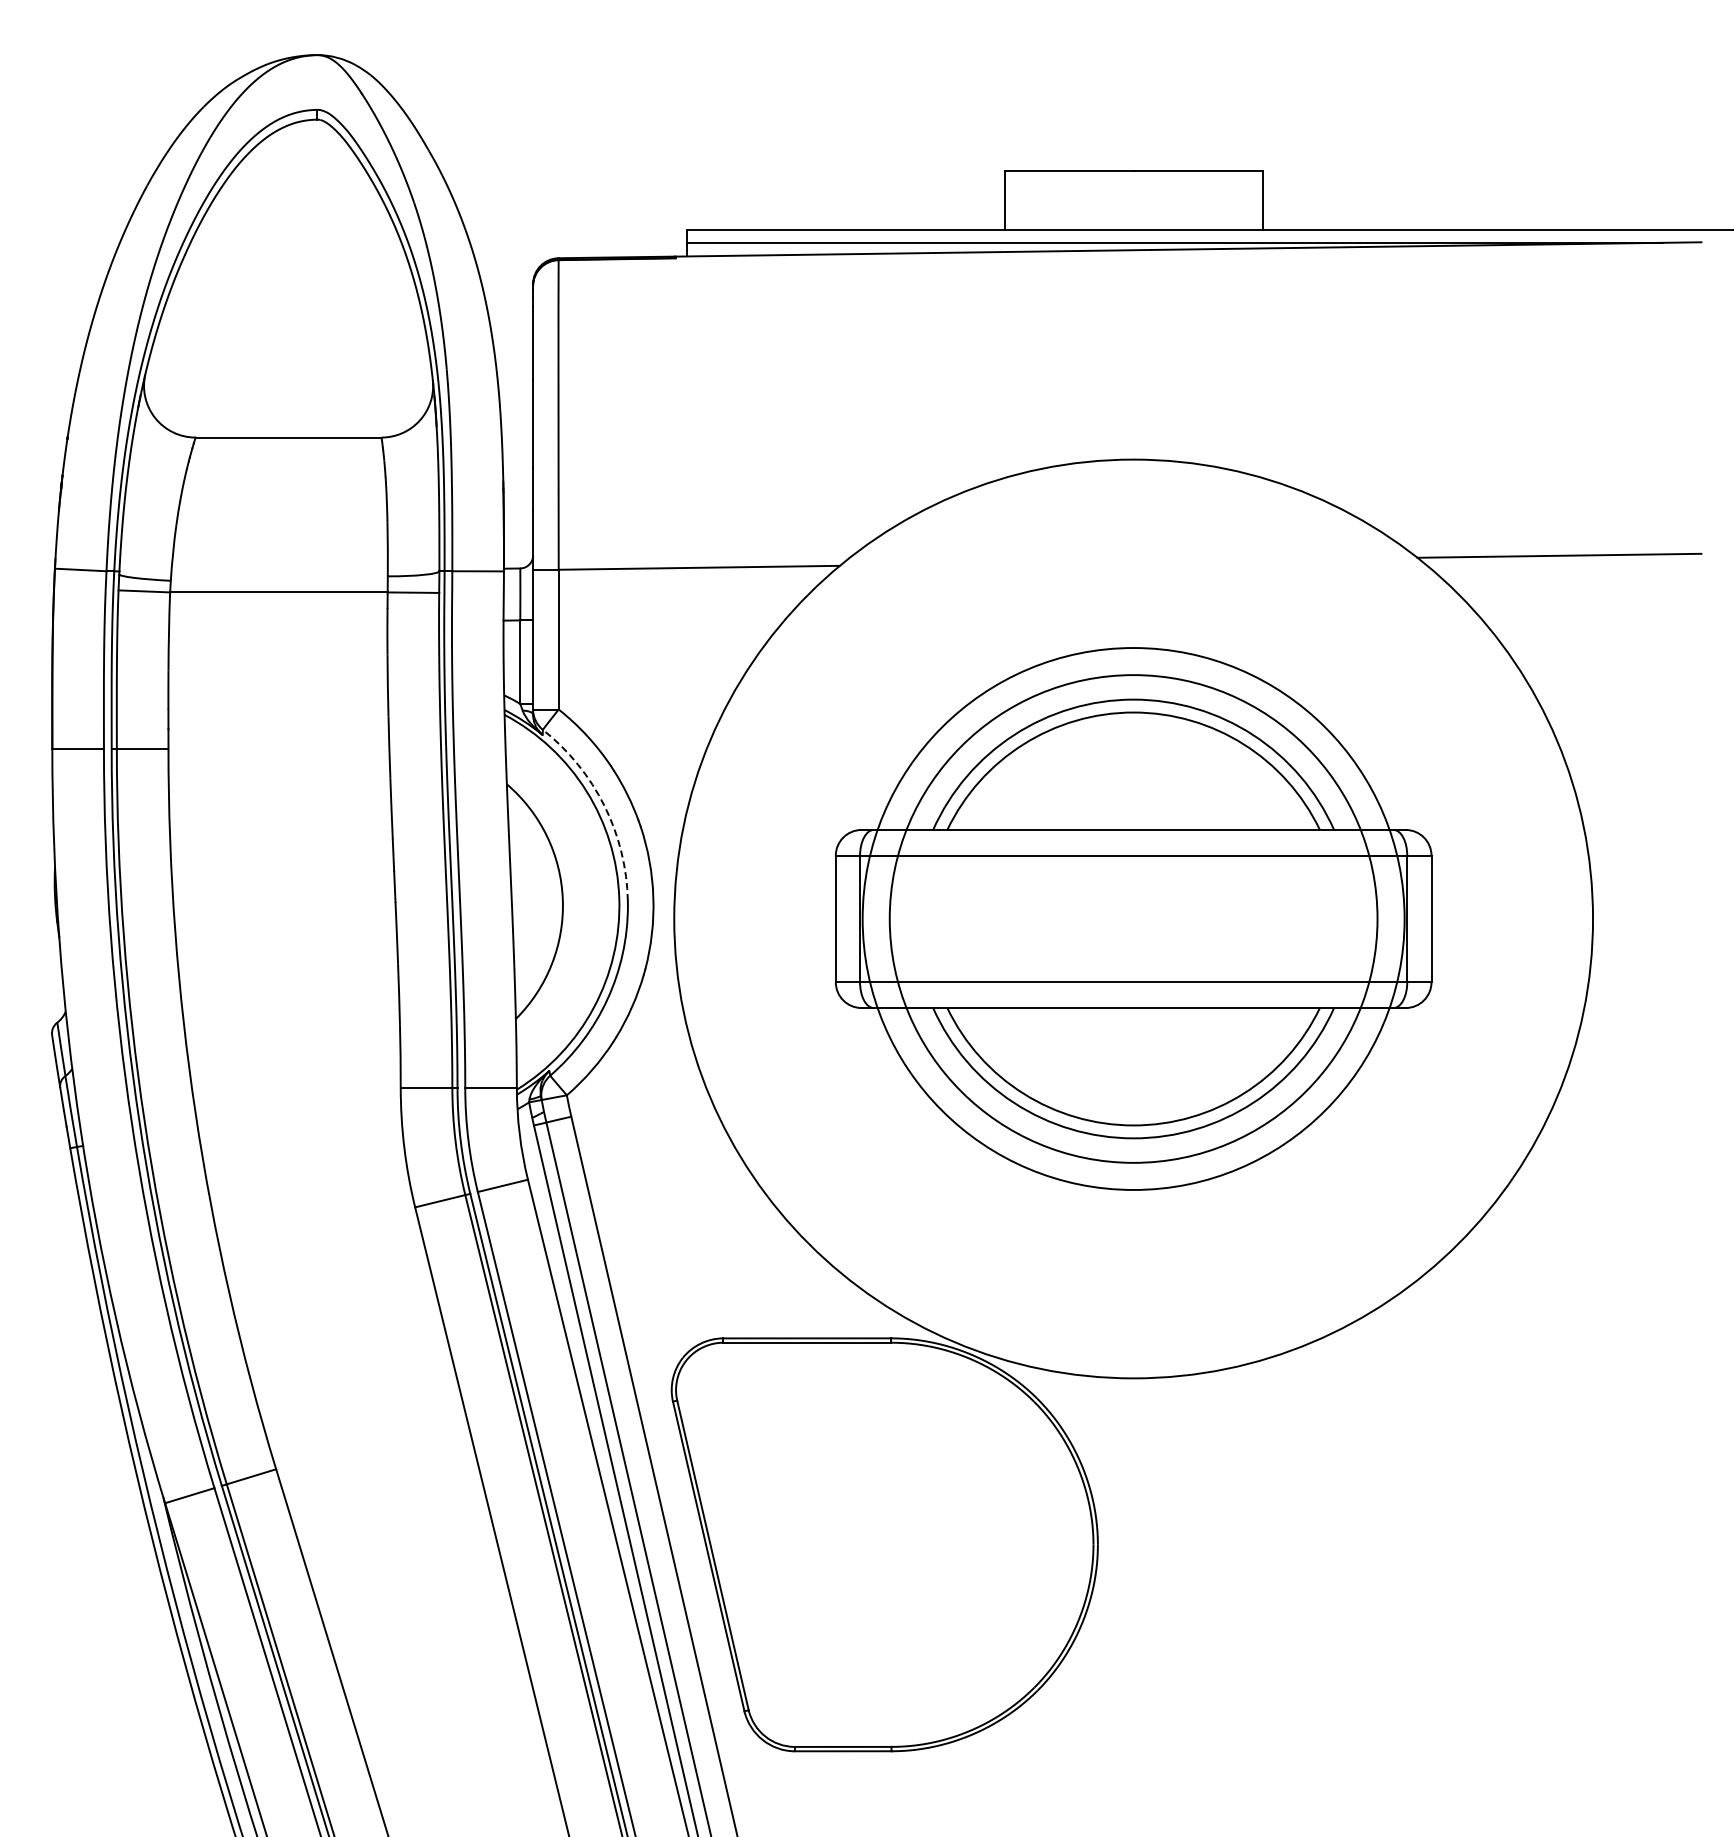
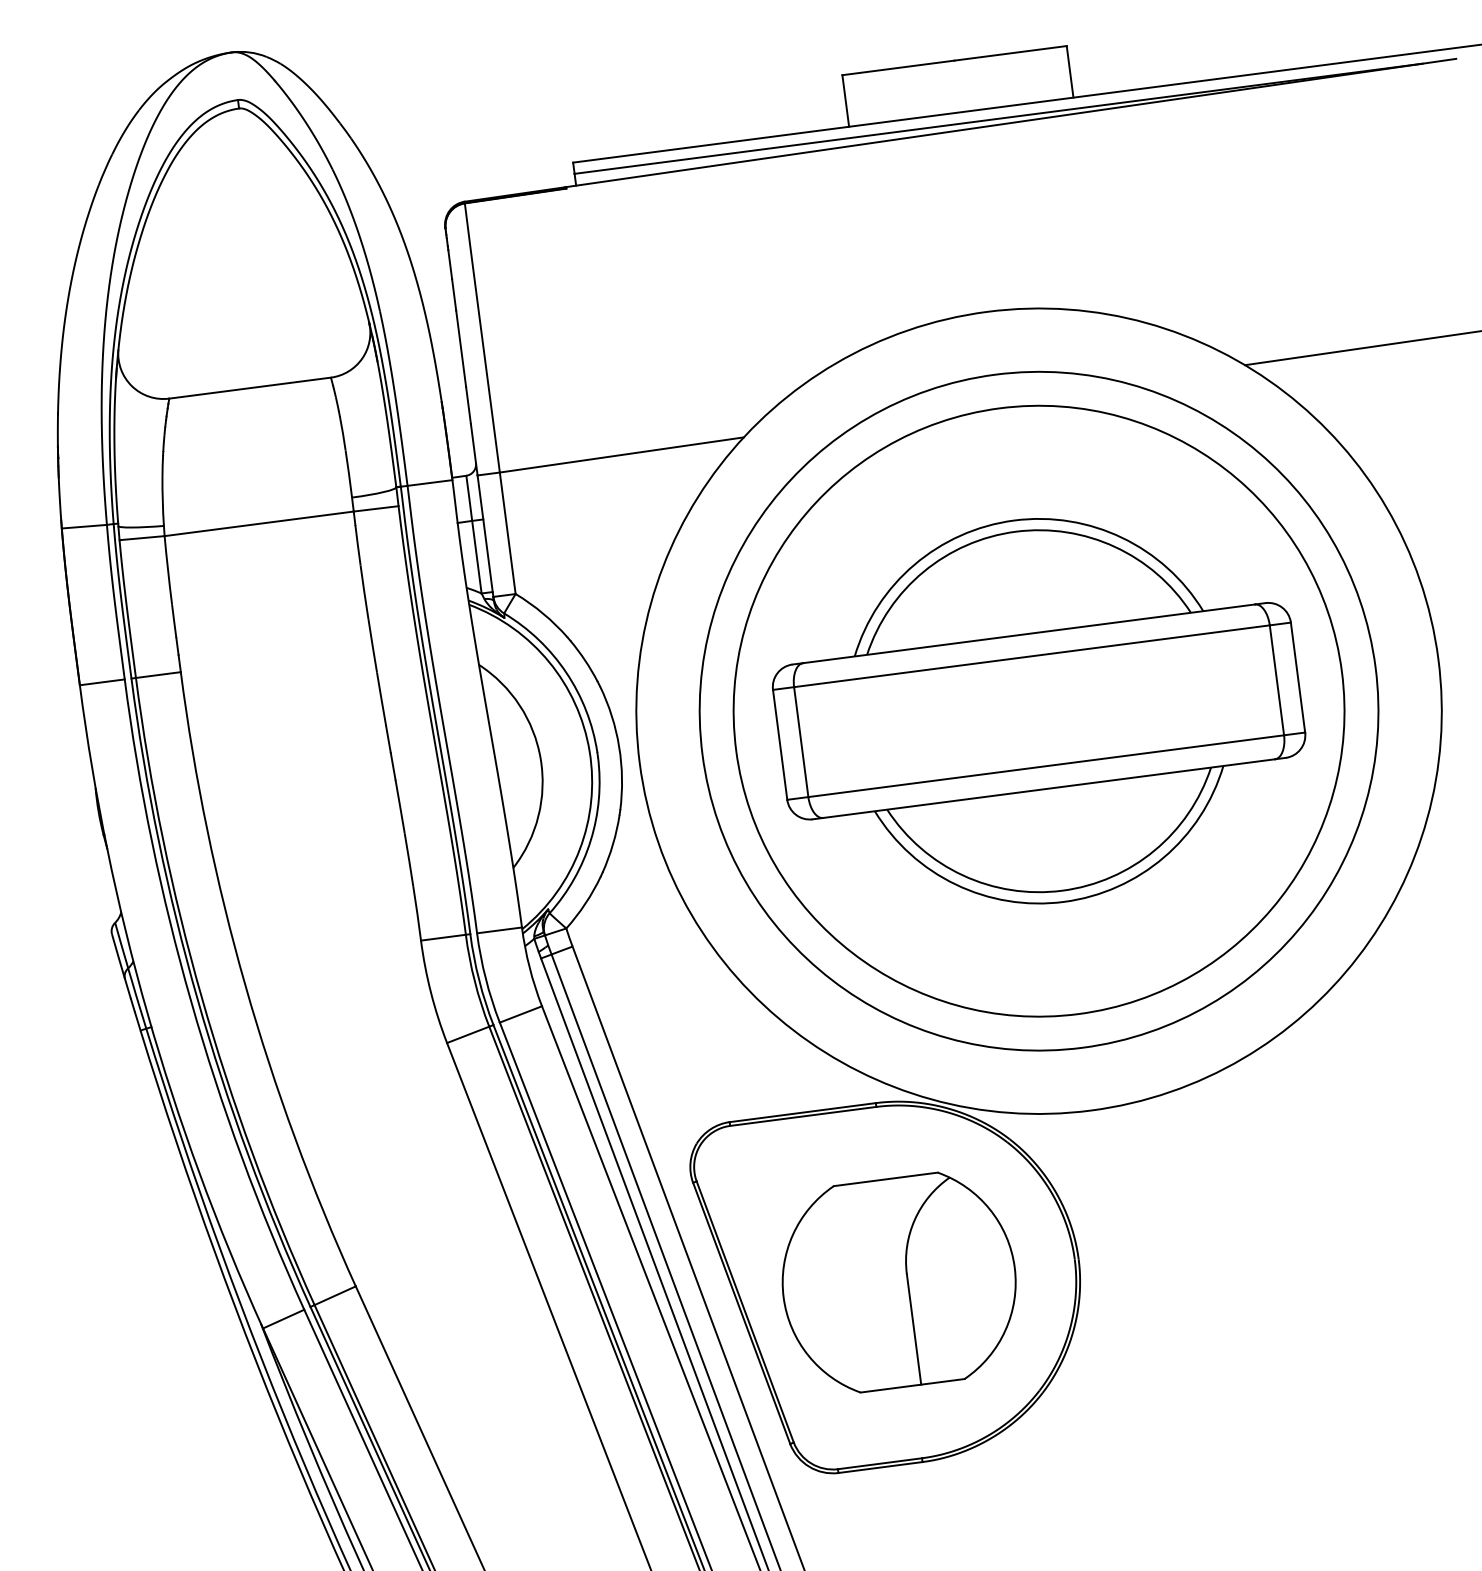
arc: (604, 805) -> (566, 672), dashed -> solid
circle: (1133, 918) -> (1038, 710), size x1.43
circle: (1133, 918) -> (1038, 710), size x1.43
part: (891, 1544) -> (899, 1282), added

